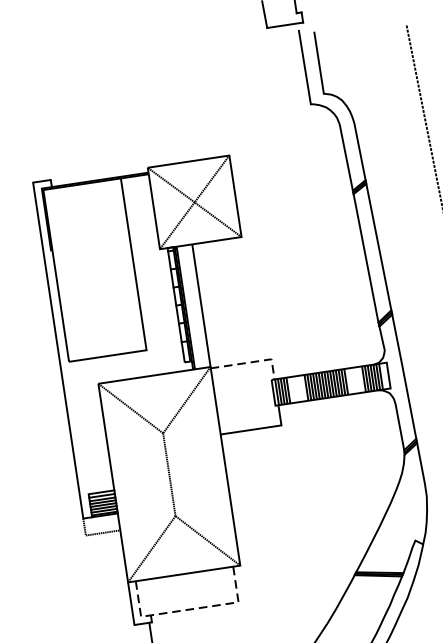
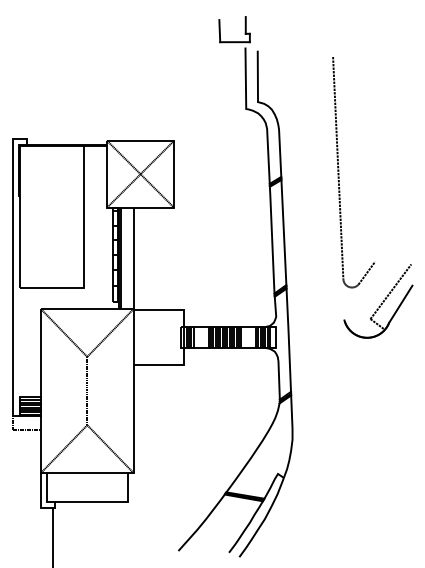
line: (251, 362) -> (167, 310), dashed -> solid
line: (190, 609) -> (88, 502), dashed -> solid

